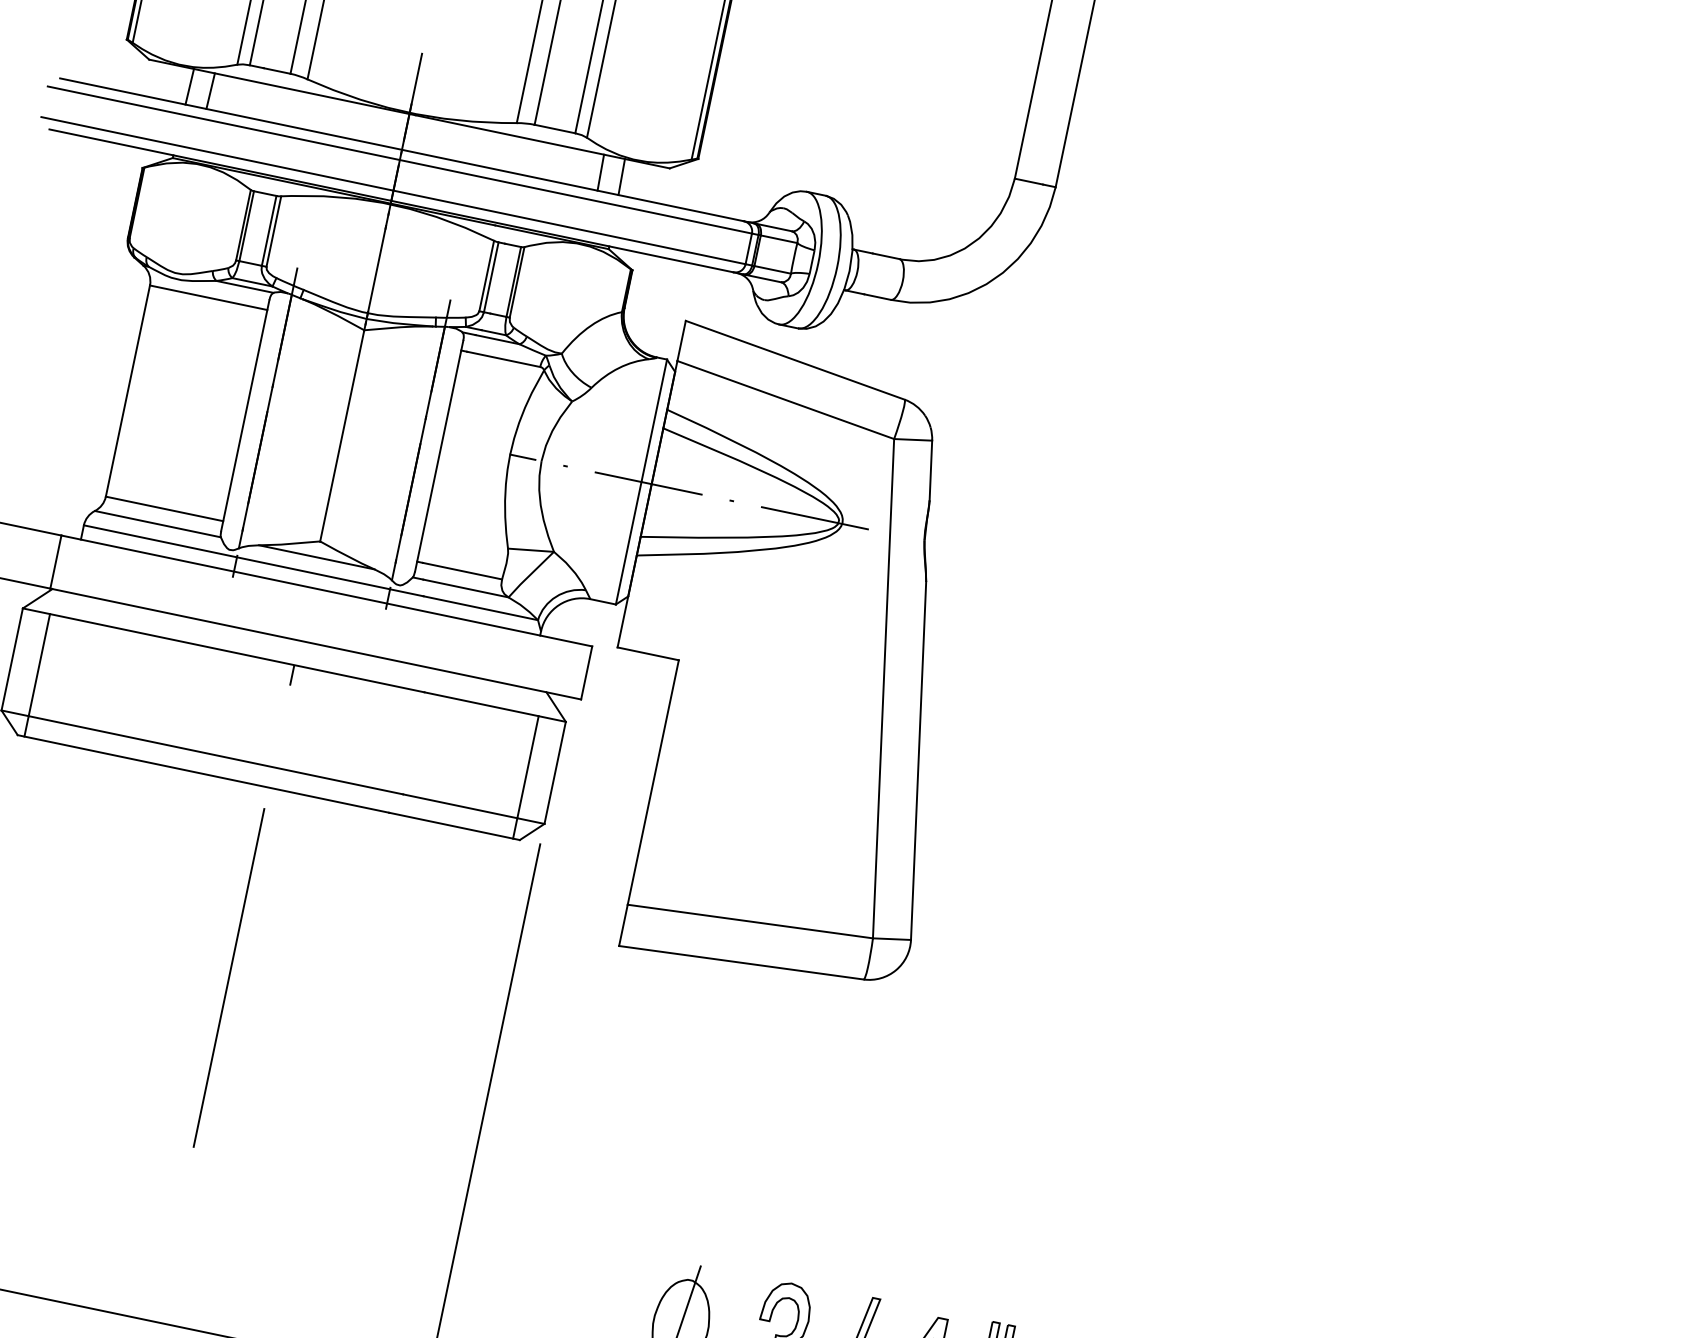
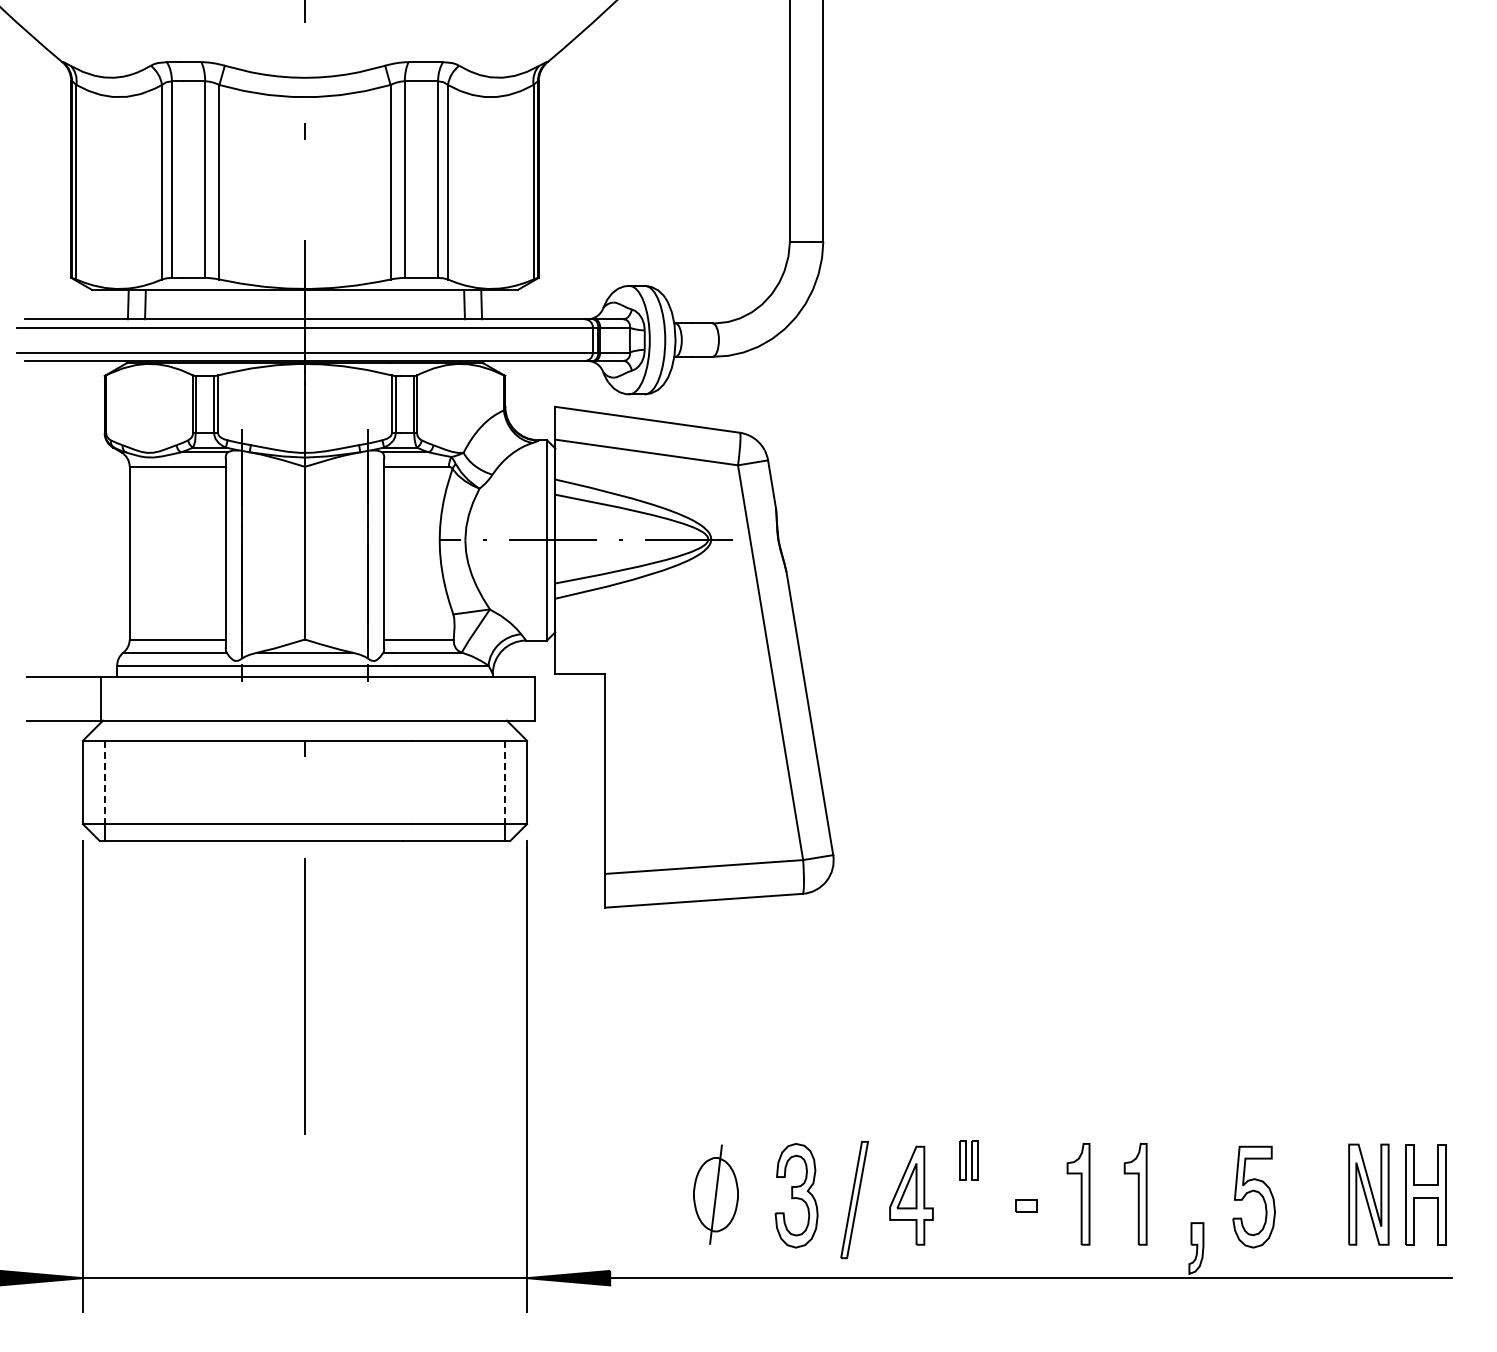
line: (39, 665) -> (105, 782), solid -> dashed
line: (527, 767) -> (504, 782), solid -> dashed

